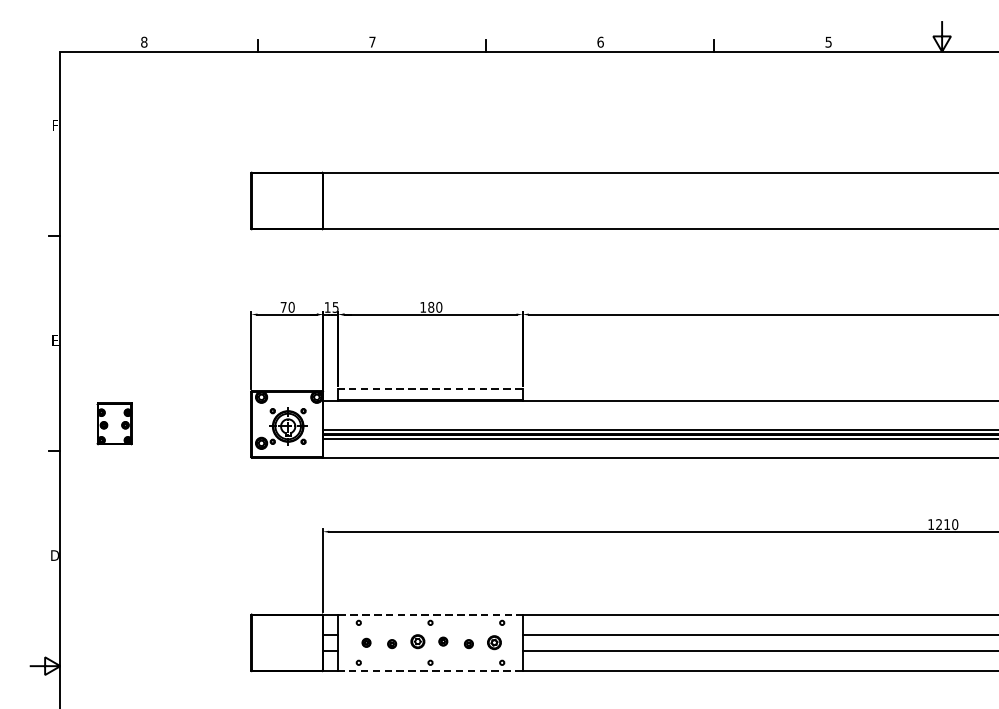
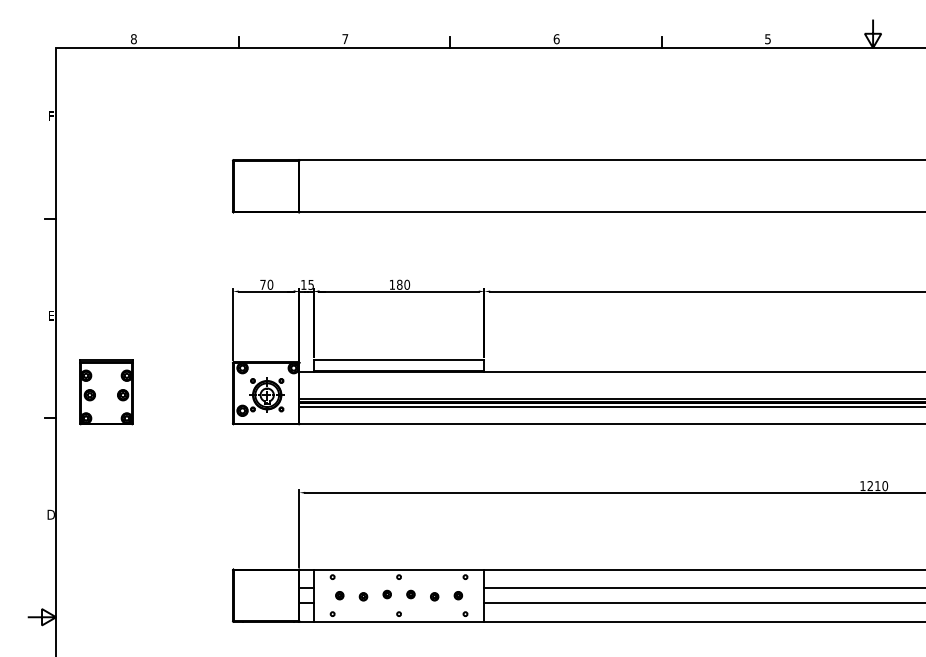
line: (429, 389) -> (398, 360), dashed -> solid
part: (114, 423) -> (106, 392), size x1.67
line: (430, 614) -> (399, 569), dashed -> solid
part: (416, 641) -> (386, 594), size x0.62
part: (494, 642) -> (458, 595), size x0.62
line: (429, 670) -> (398, 621), dashed -> solid

